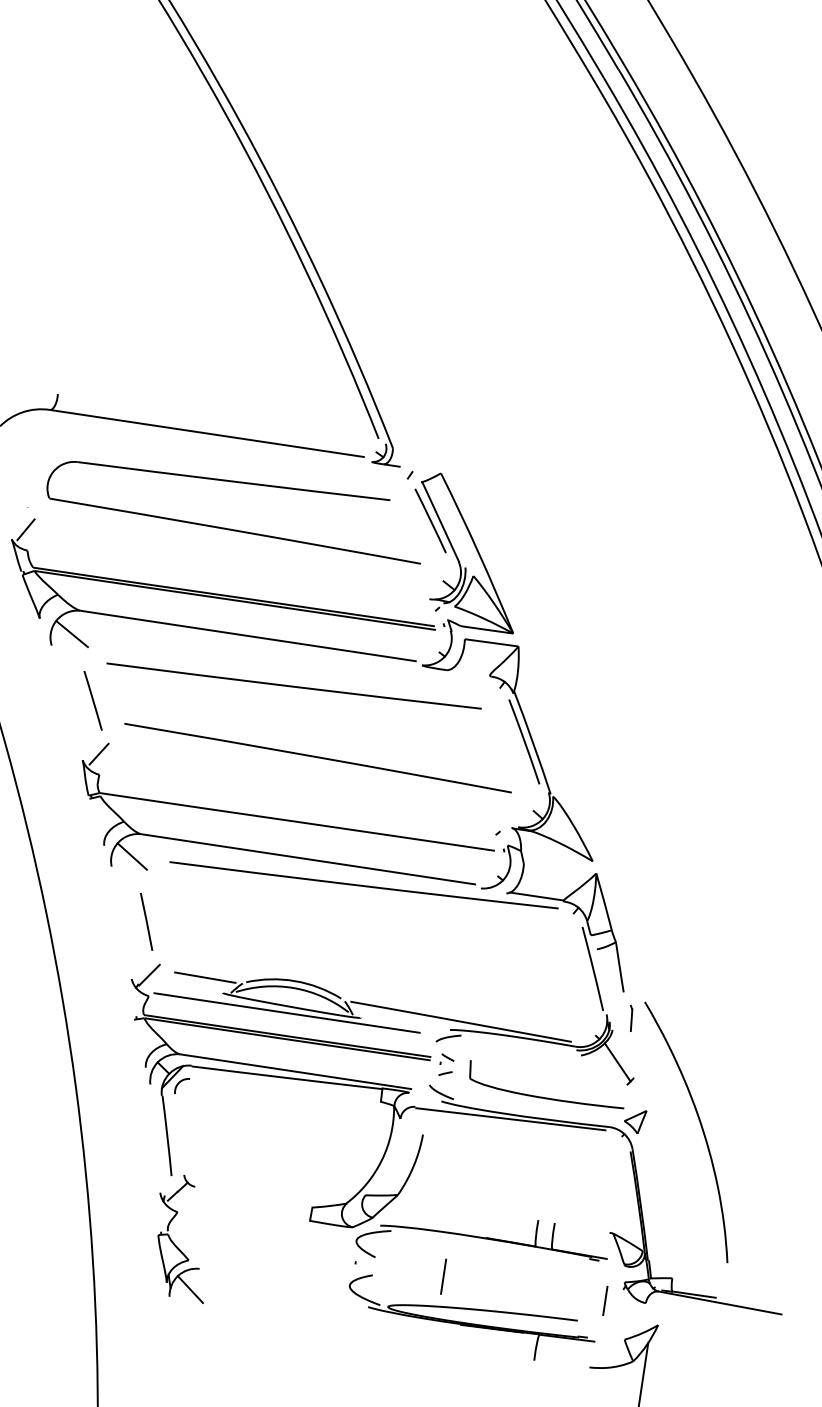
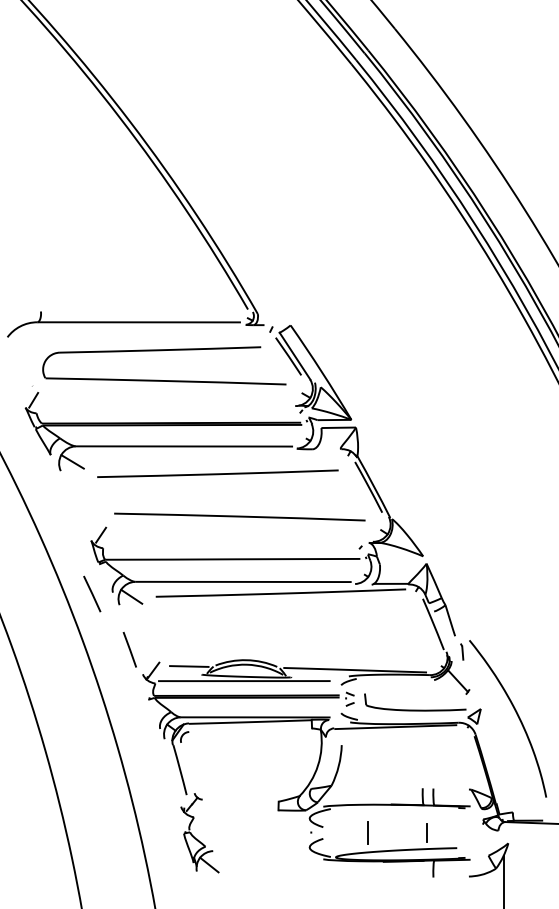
line: (93, 699) -> (92, 593), moved
line: (146, 921) -> (129, 649), moved
line: (605, 1300) -> (426, 832), moved

